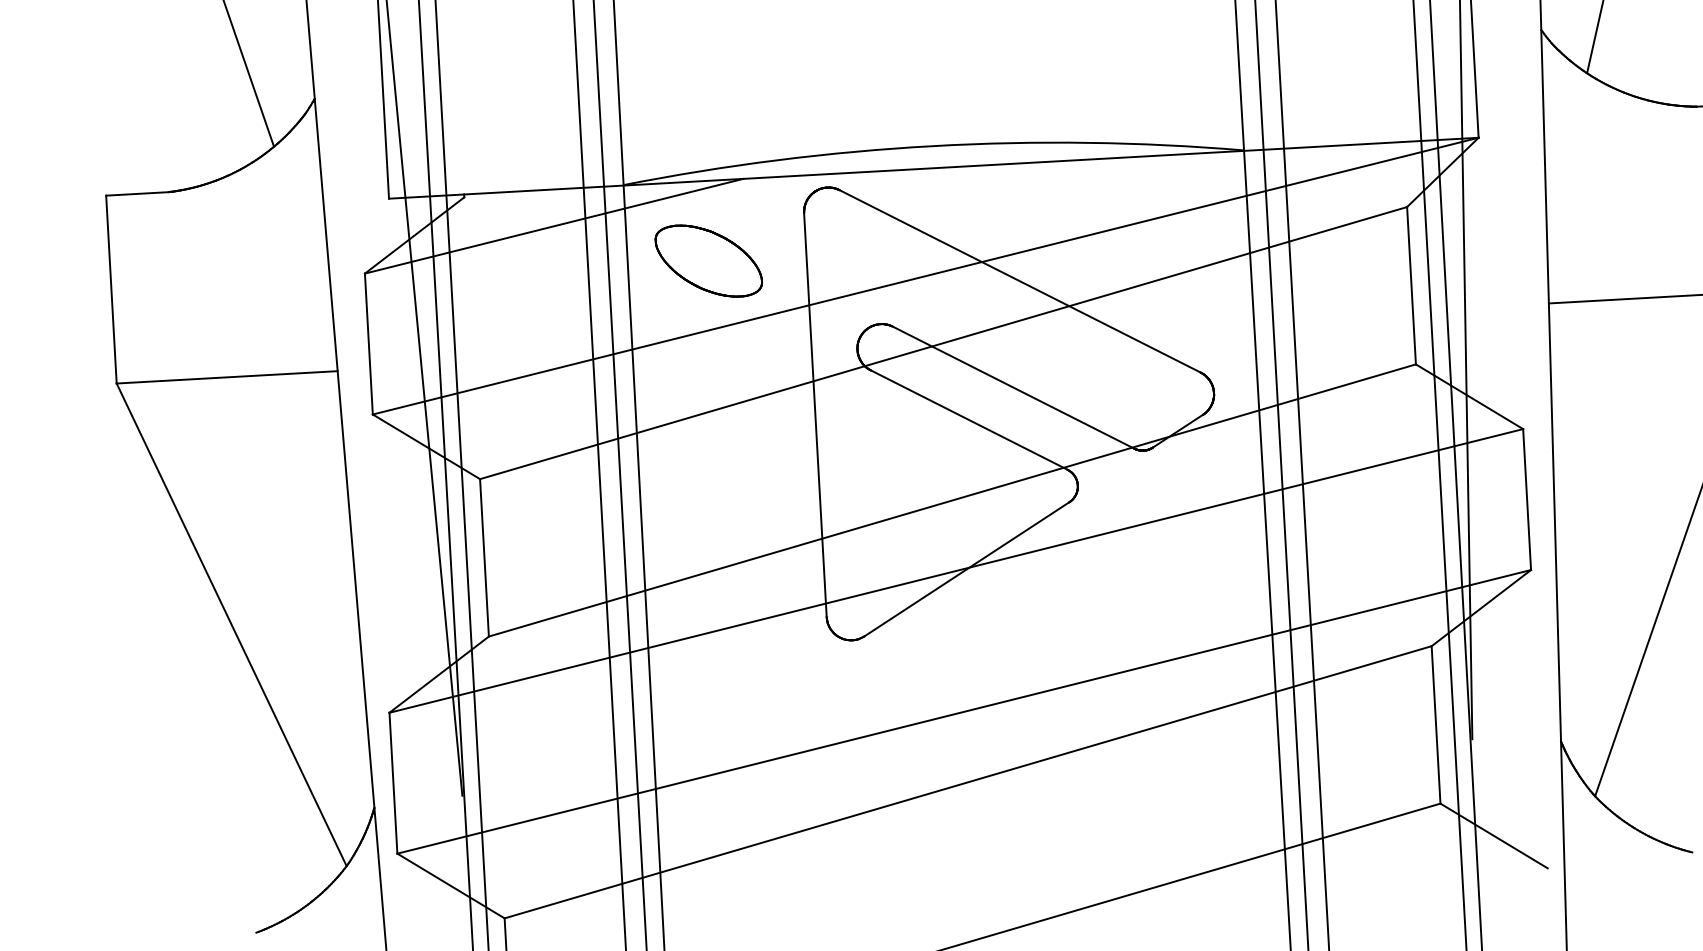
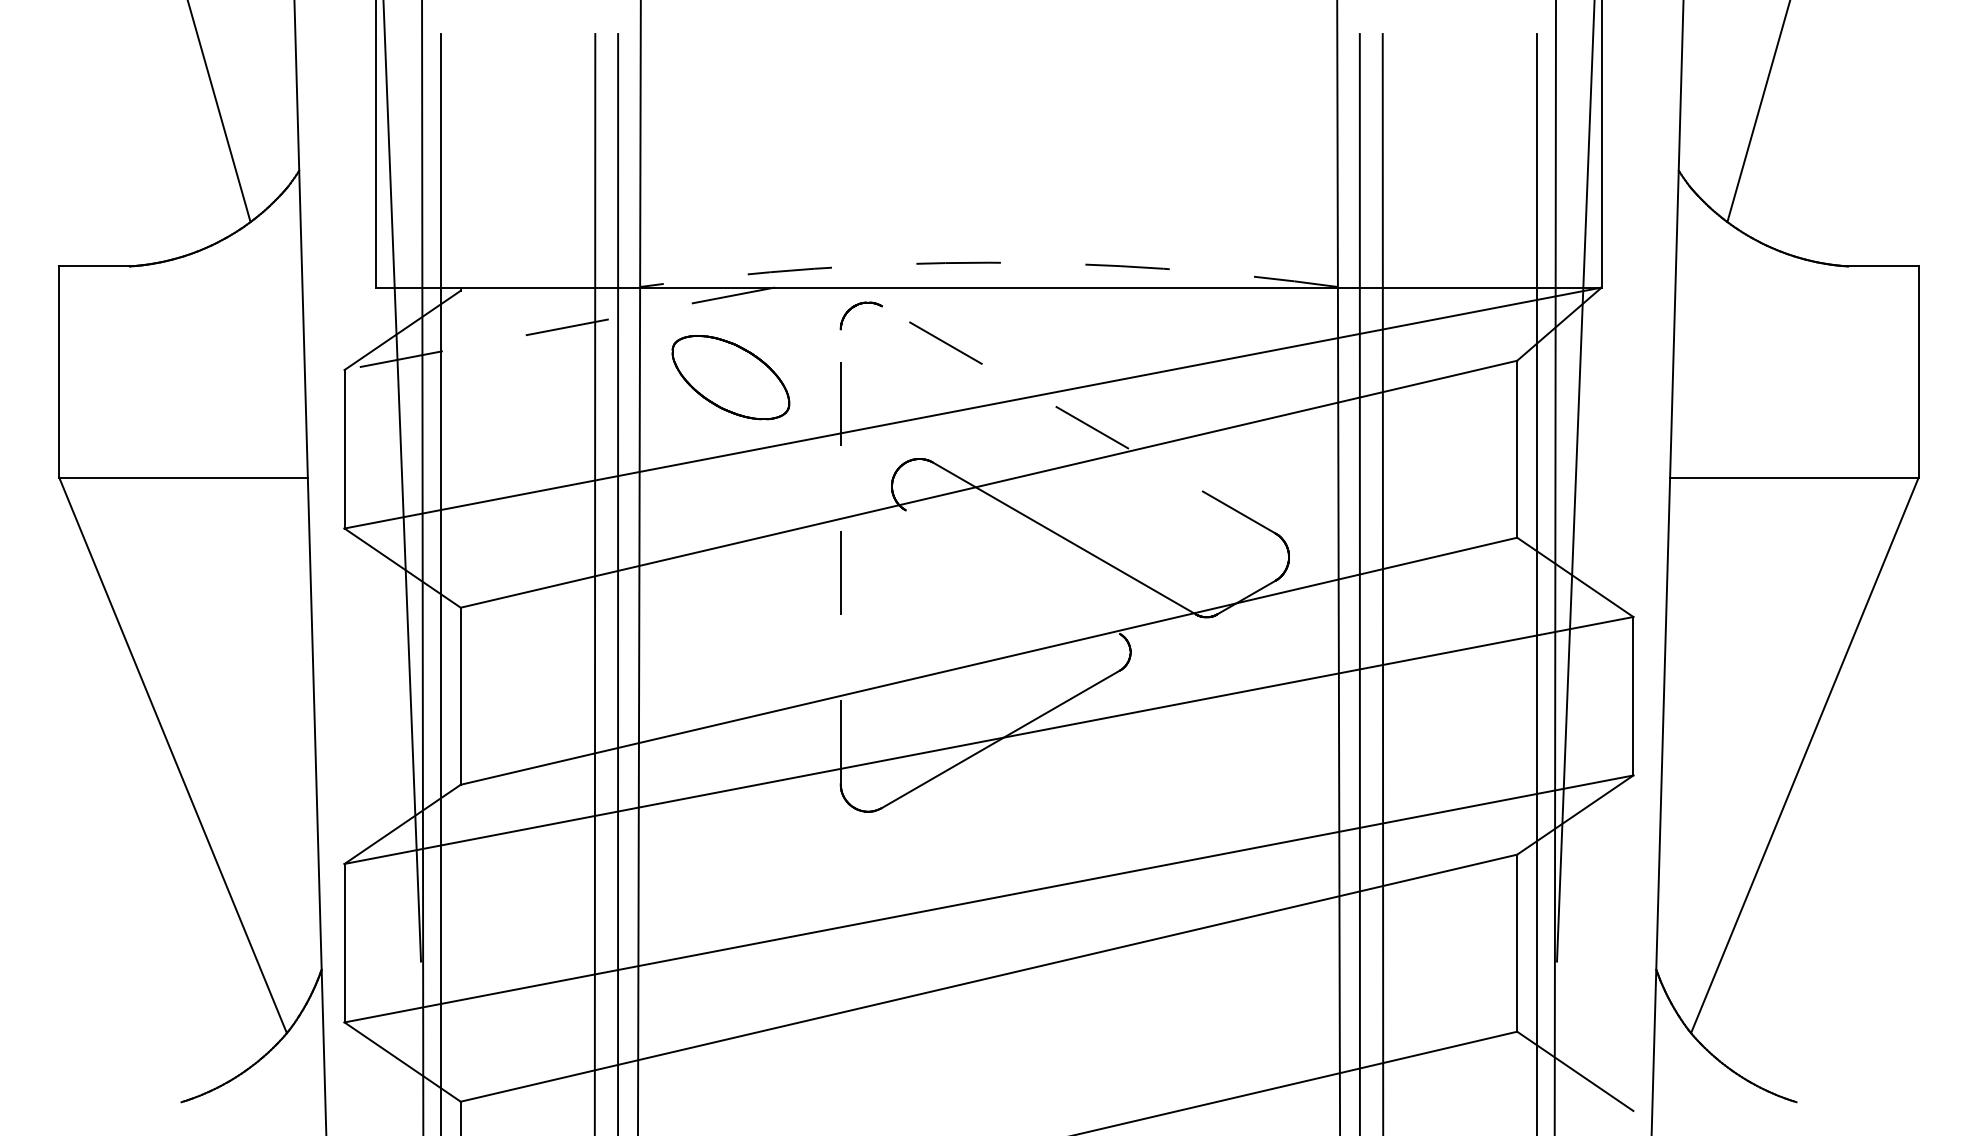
arc: (932, 145) -> (988, 262), solid -> dashed
line: (553, 225) -> (559, 328), solid -> dashed
line: (1019, 281) -> (1078, 419), solid -> dashed
line: (815, 414) -> (840, 556), solid -> dashed
line: (968, 420) -> (1012, 572), removed

